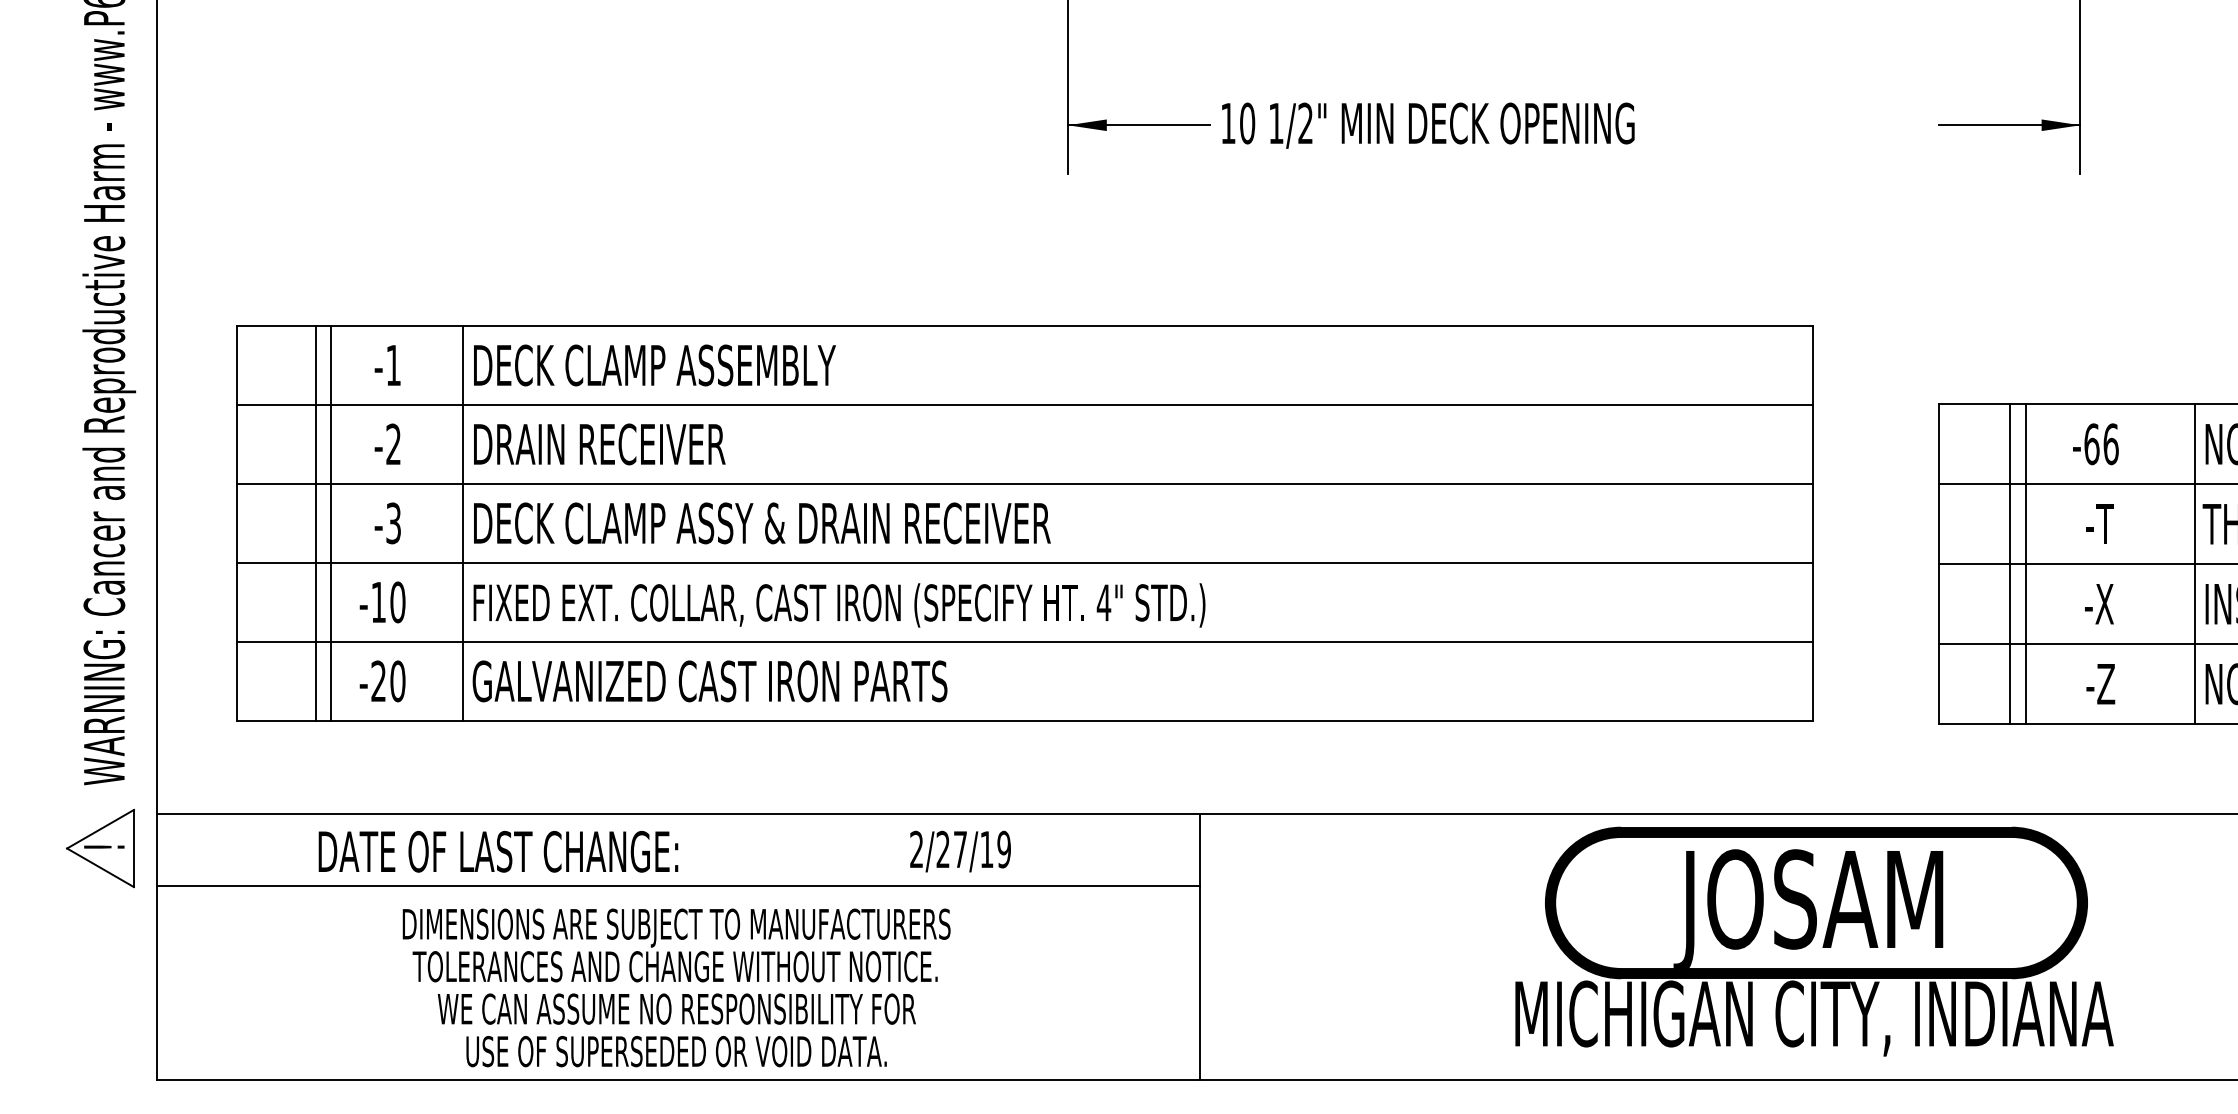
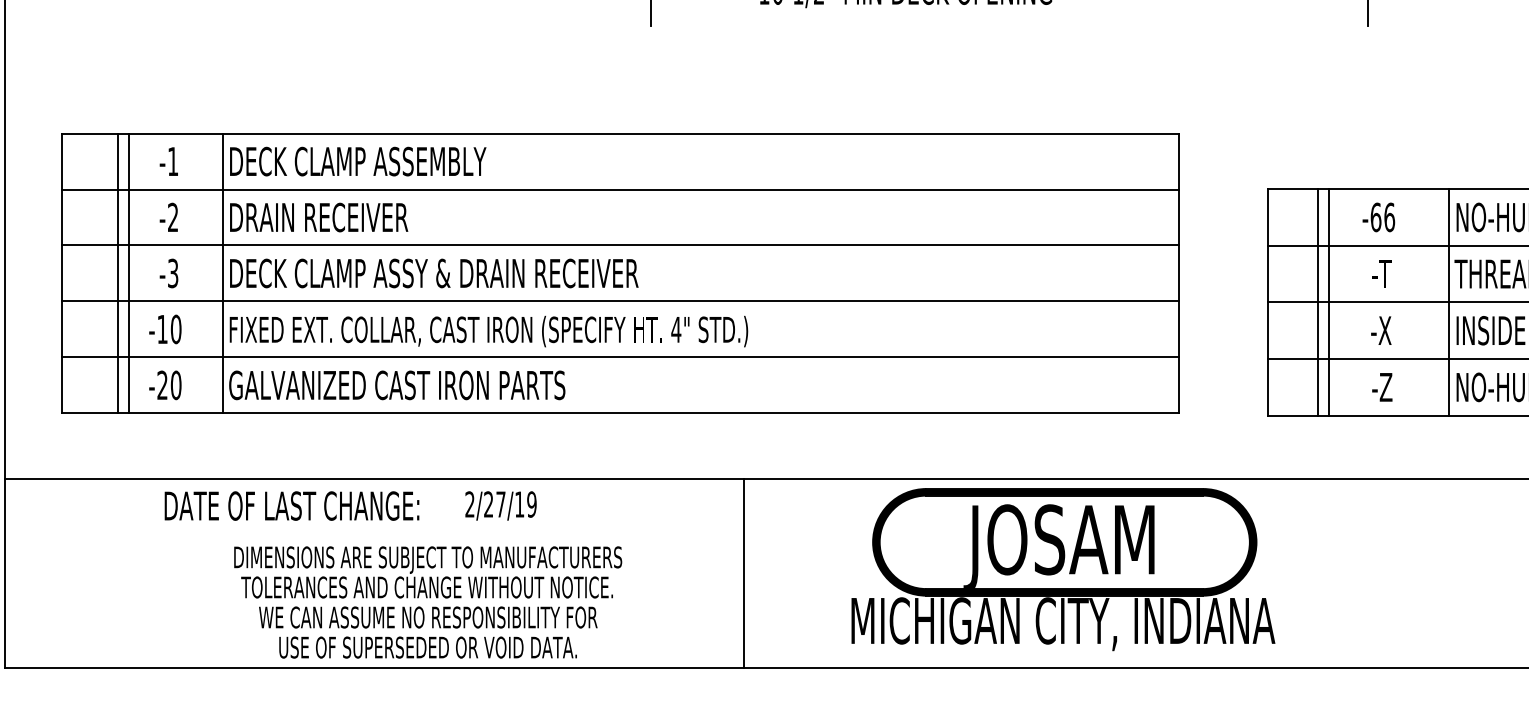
text: (498, 851) -> (292, 505), moved
text: (960, 851) -> (500, 505), moved
line: (677, 886) -> (374, 530), removed
part: (1814, 941) -> (1063, 569), moved
text: (676, 987) -> (428, 602), moved

